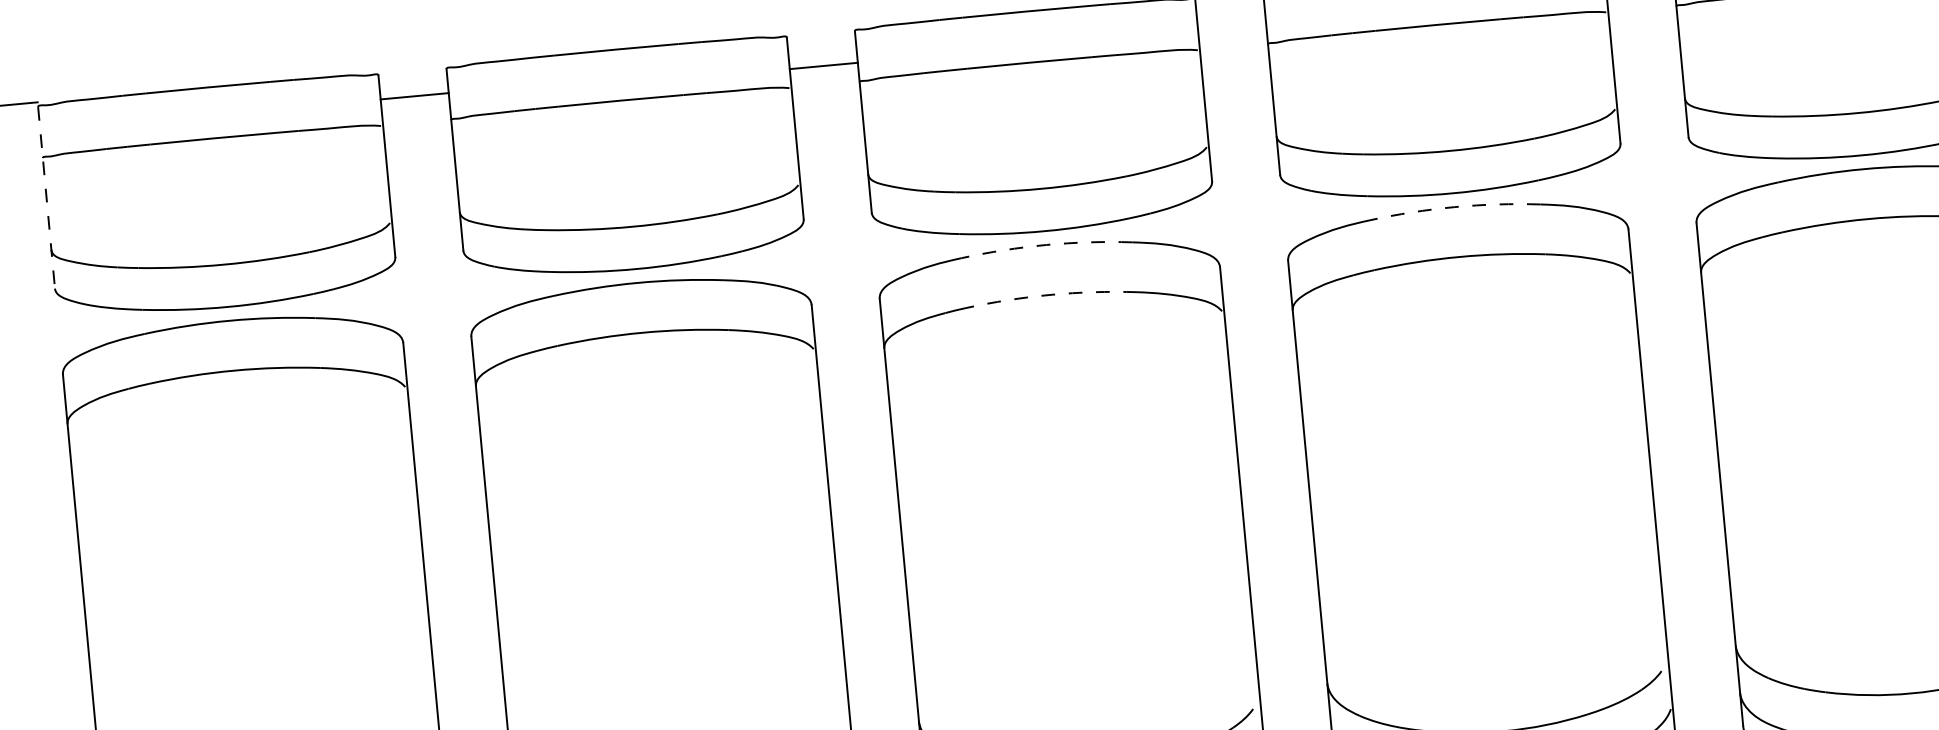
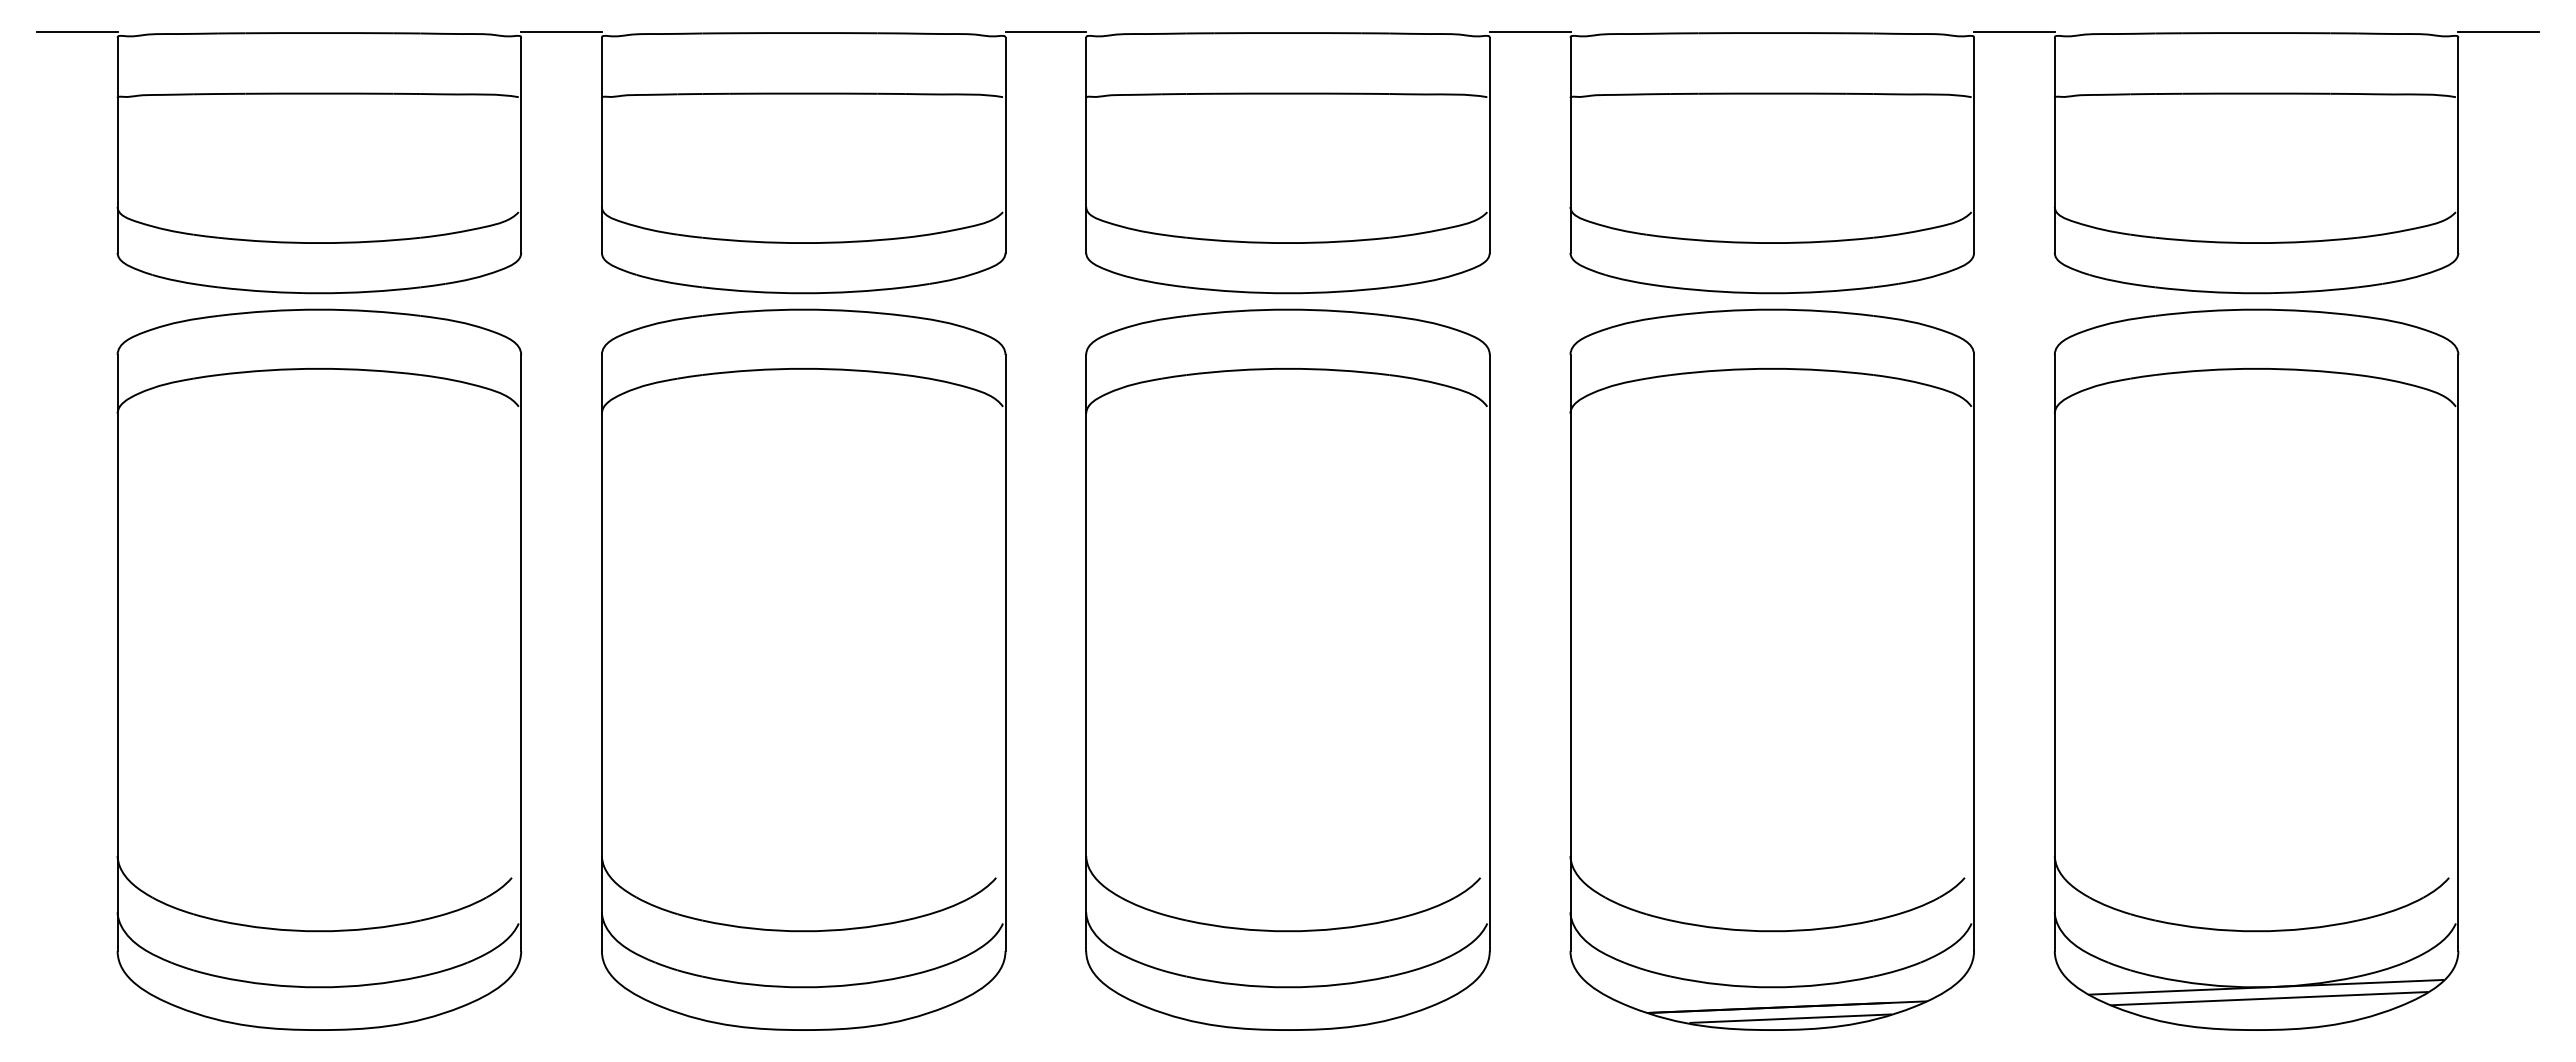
line: (823, 65) -> (1045, 31), moved
line: (414, 95) -> (561, 31), moved
line: (46, 198) -> (117, 145), dashed -> solid
arc: (1454, 206) -> (1772, 309), dashed -> solid
arc: (1046, 244) -> (1288, 309), dashed -> solid
arc: (1051, 294) -> (1288, 368), dashed -> solid

